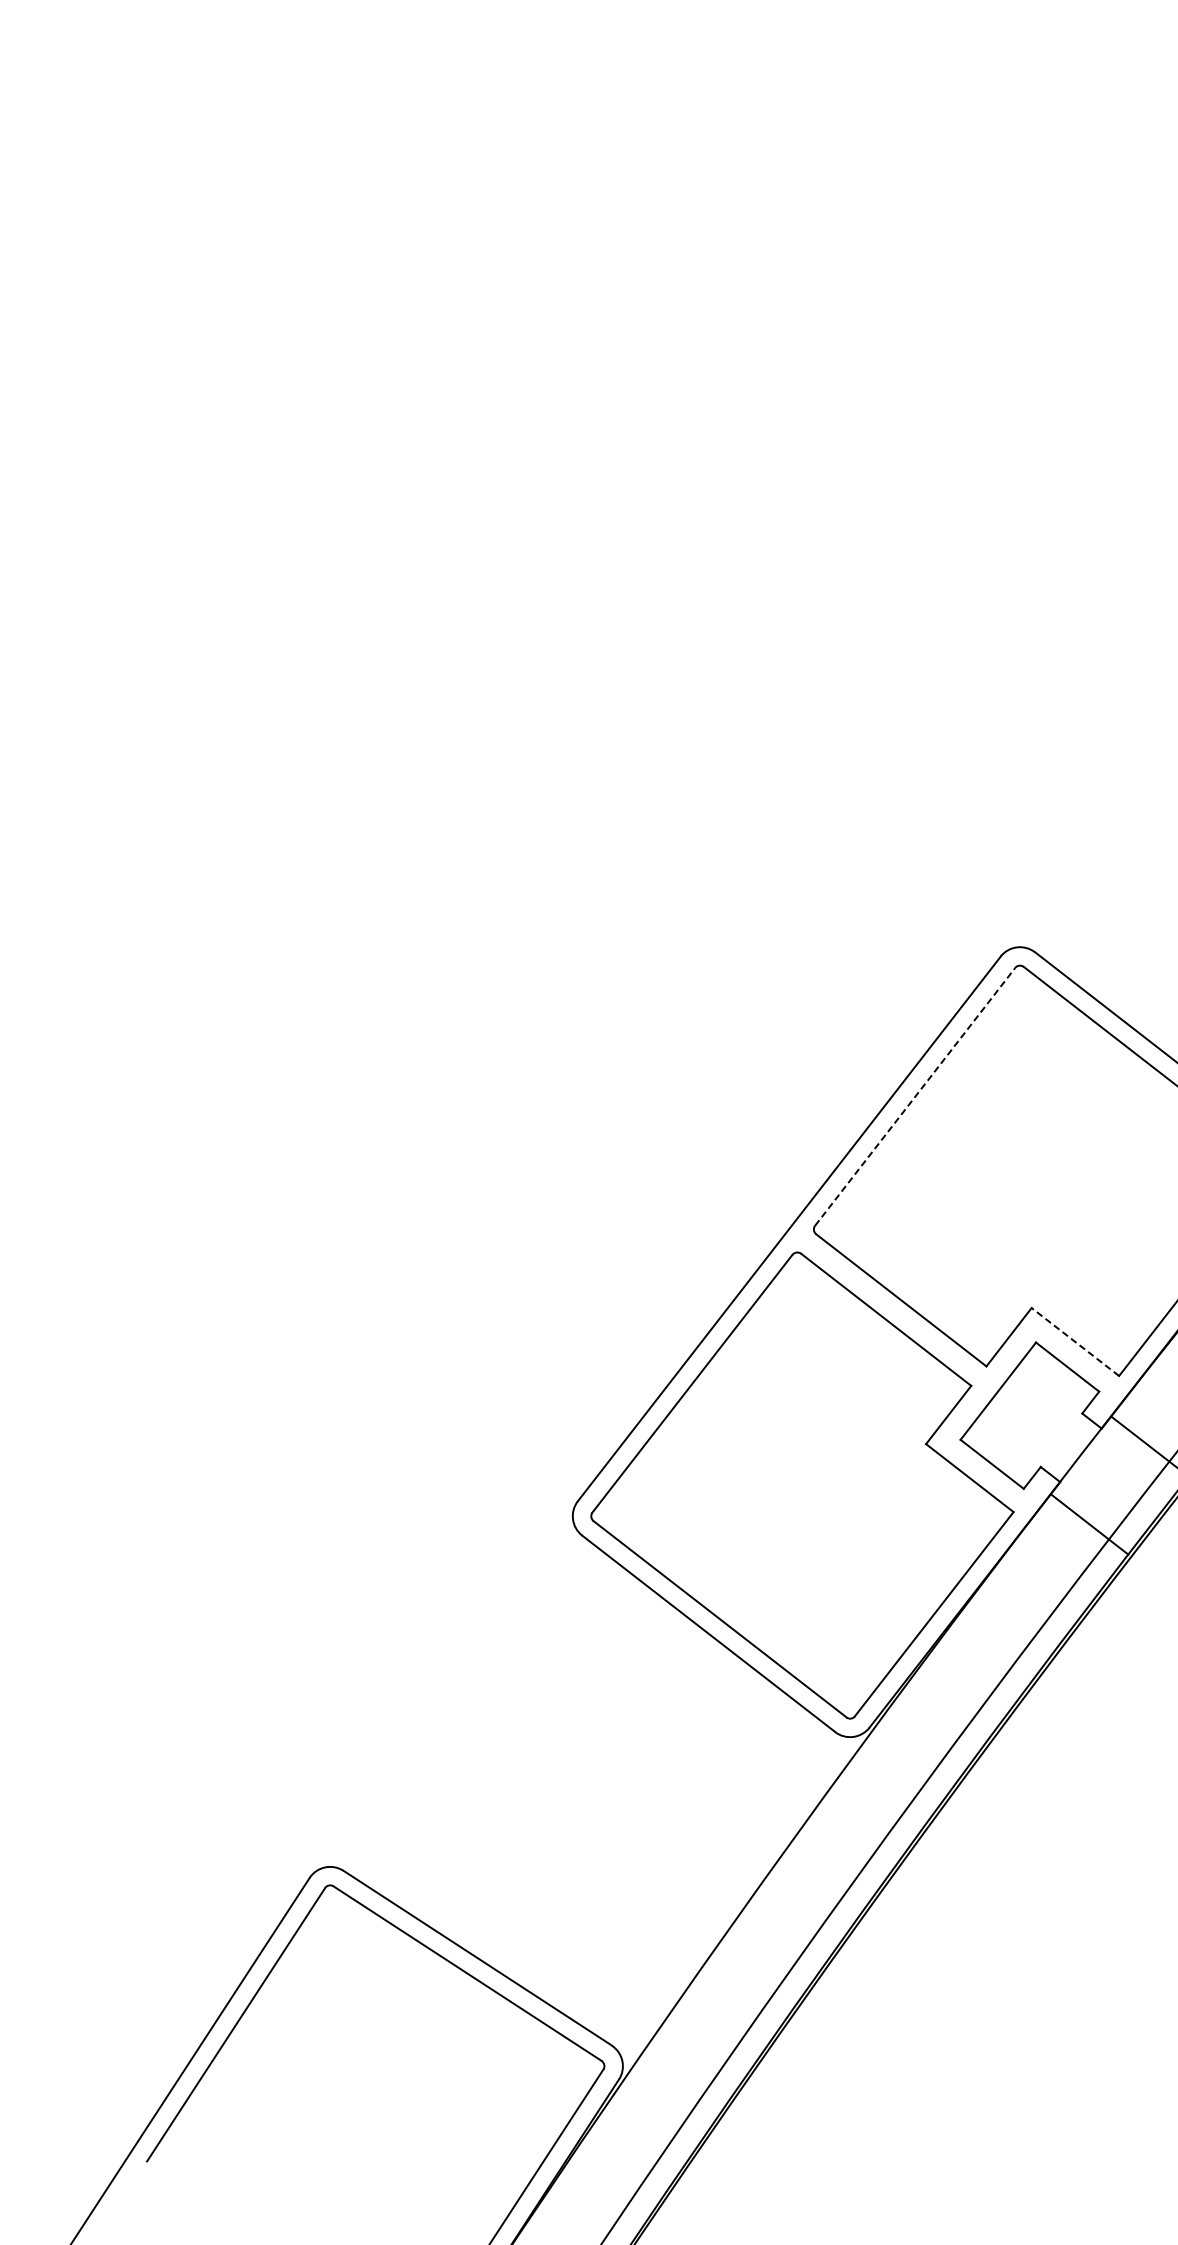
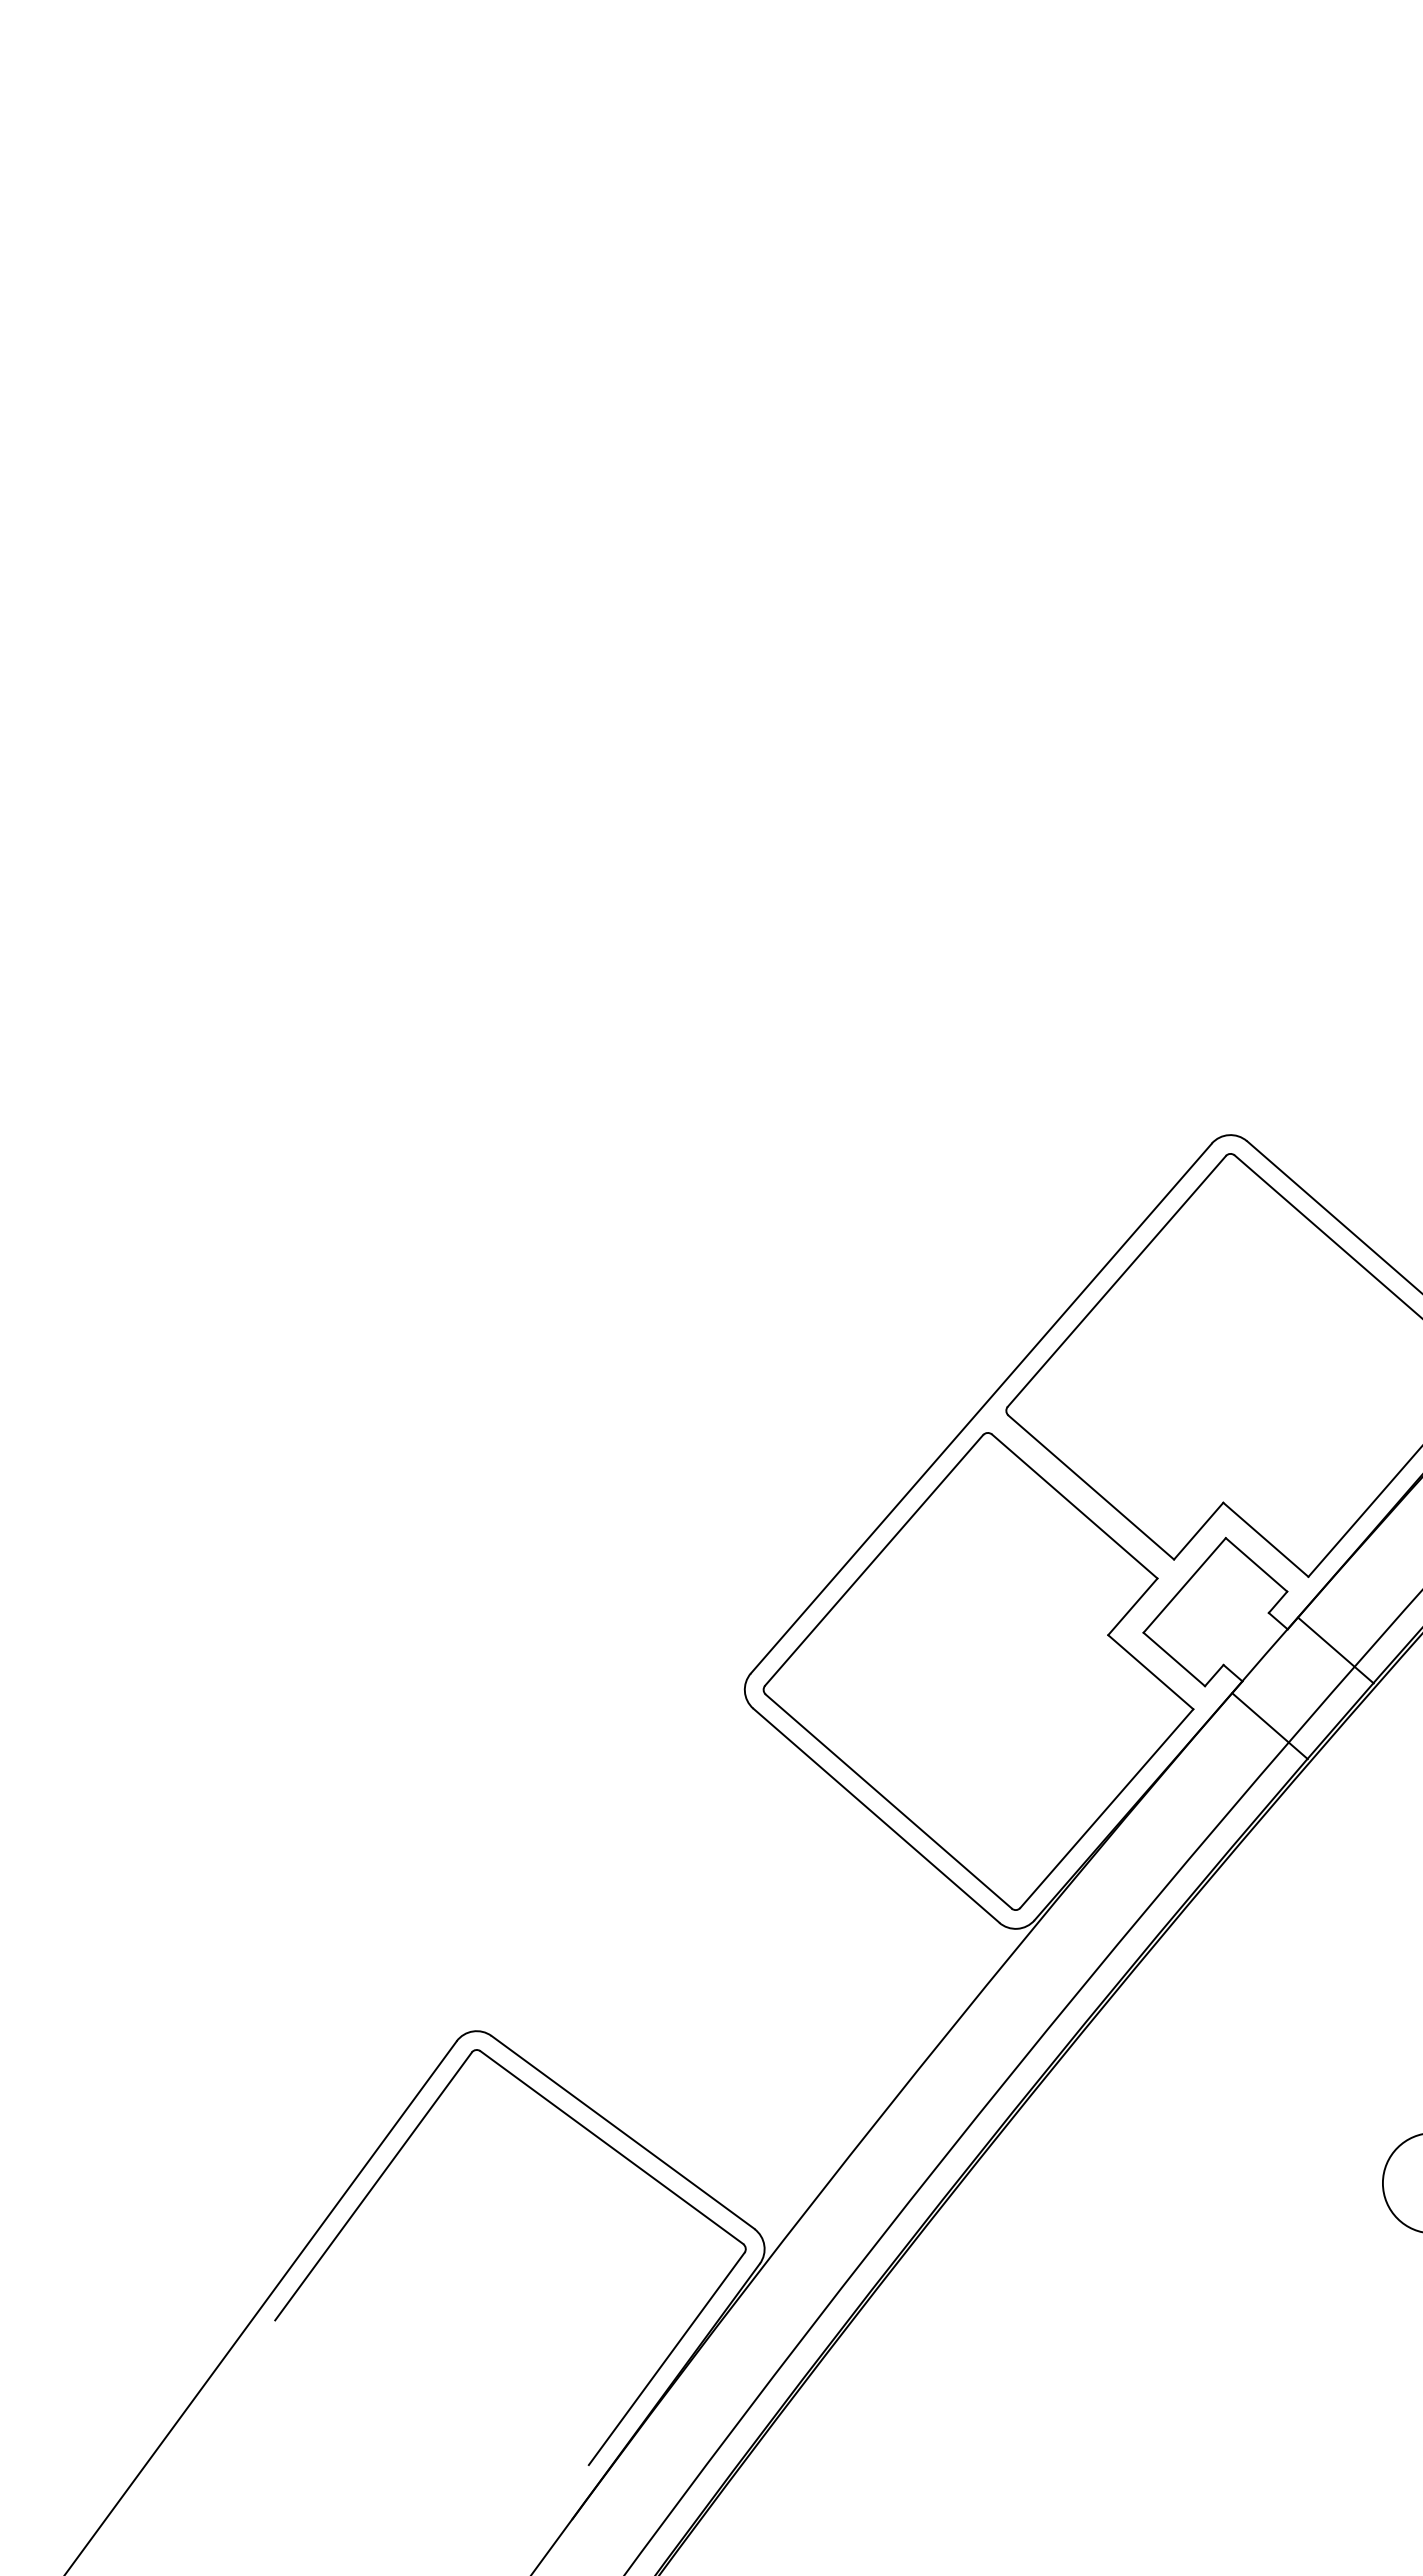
line: (915, 1096) -> (1117, 1281), dashed -> solid
line: (1074, 1341) -> (1265, 1539), dashed -> solid

